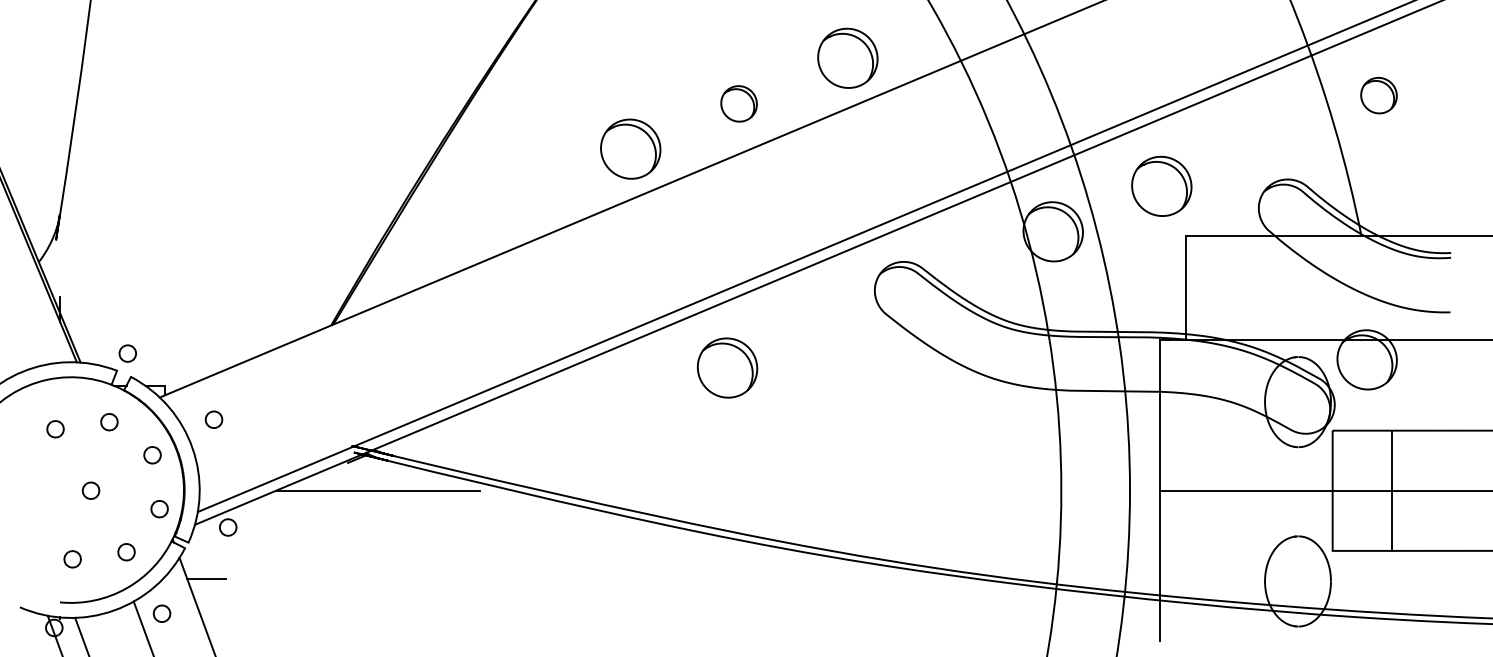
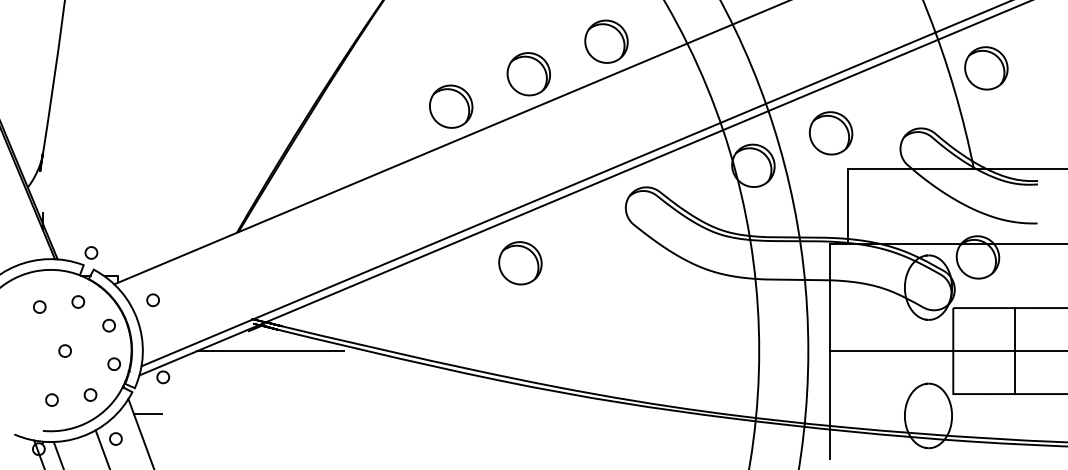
part: (1379, 95) -> (986, 68), size x1.67
part: (738, 104) -> (528, 74), size x1.67
line: (1391, 491) -> (1014, 351), moved

